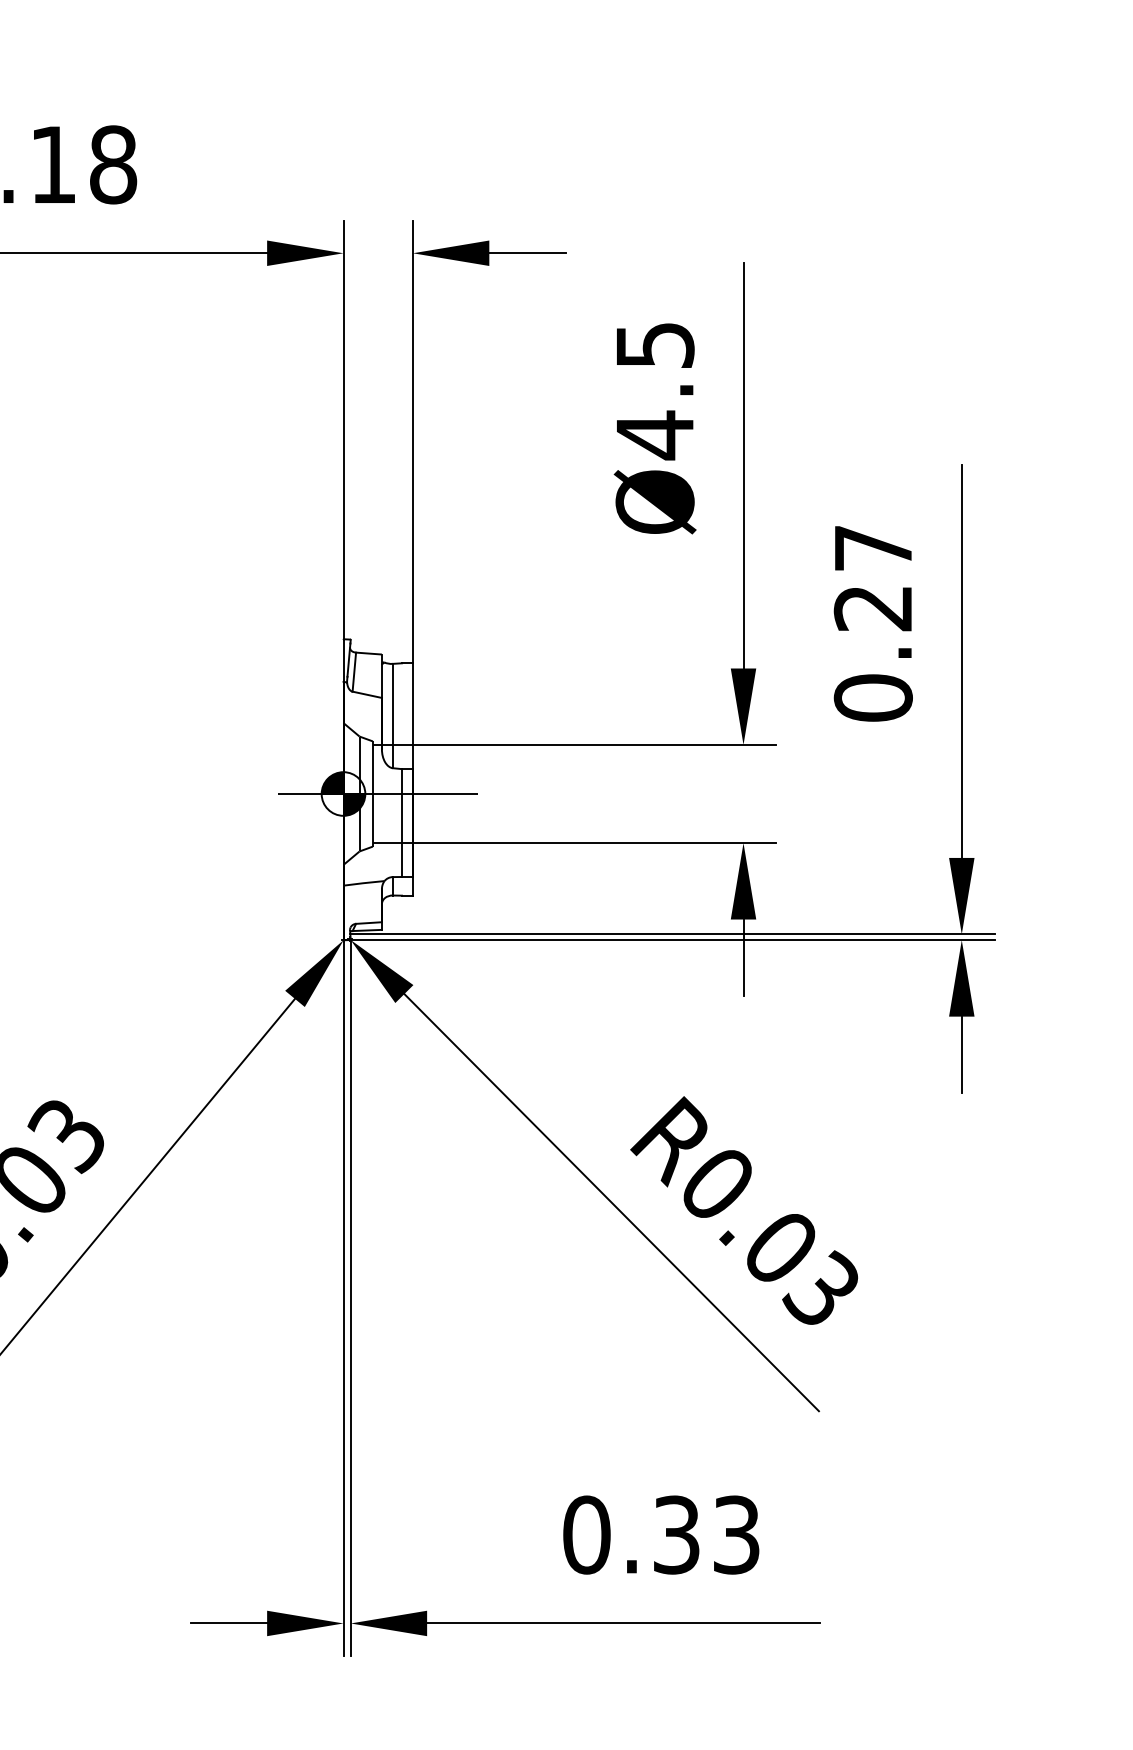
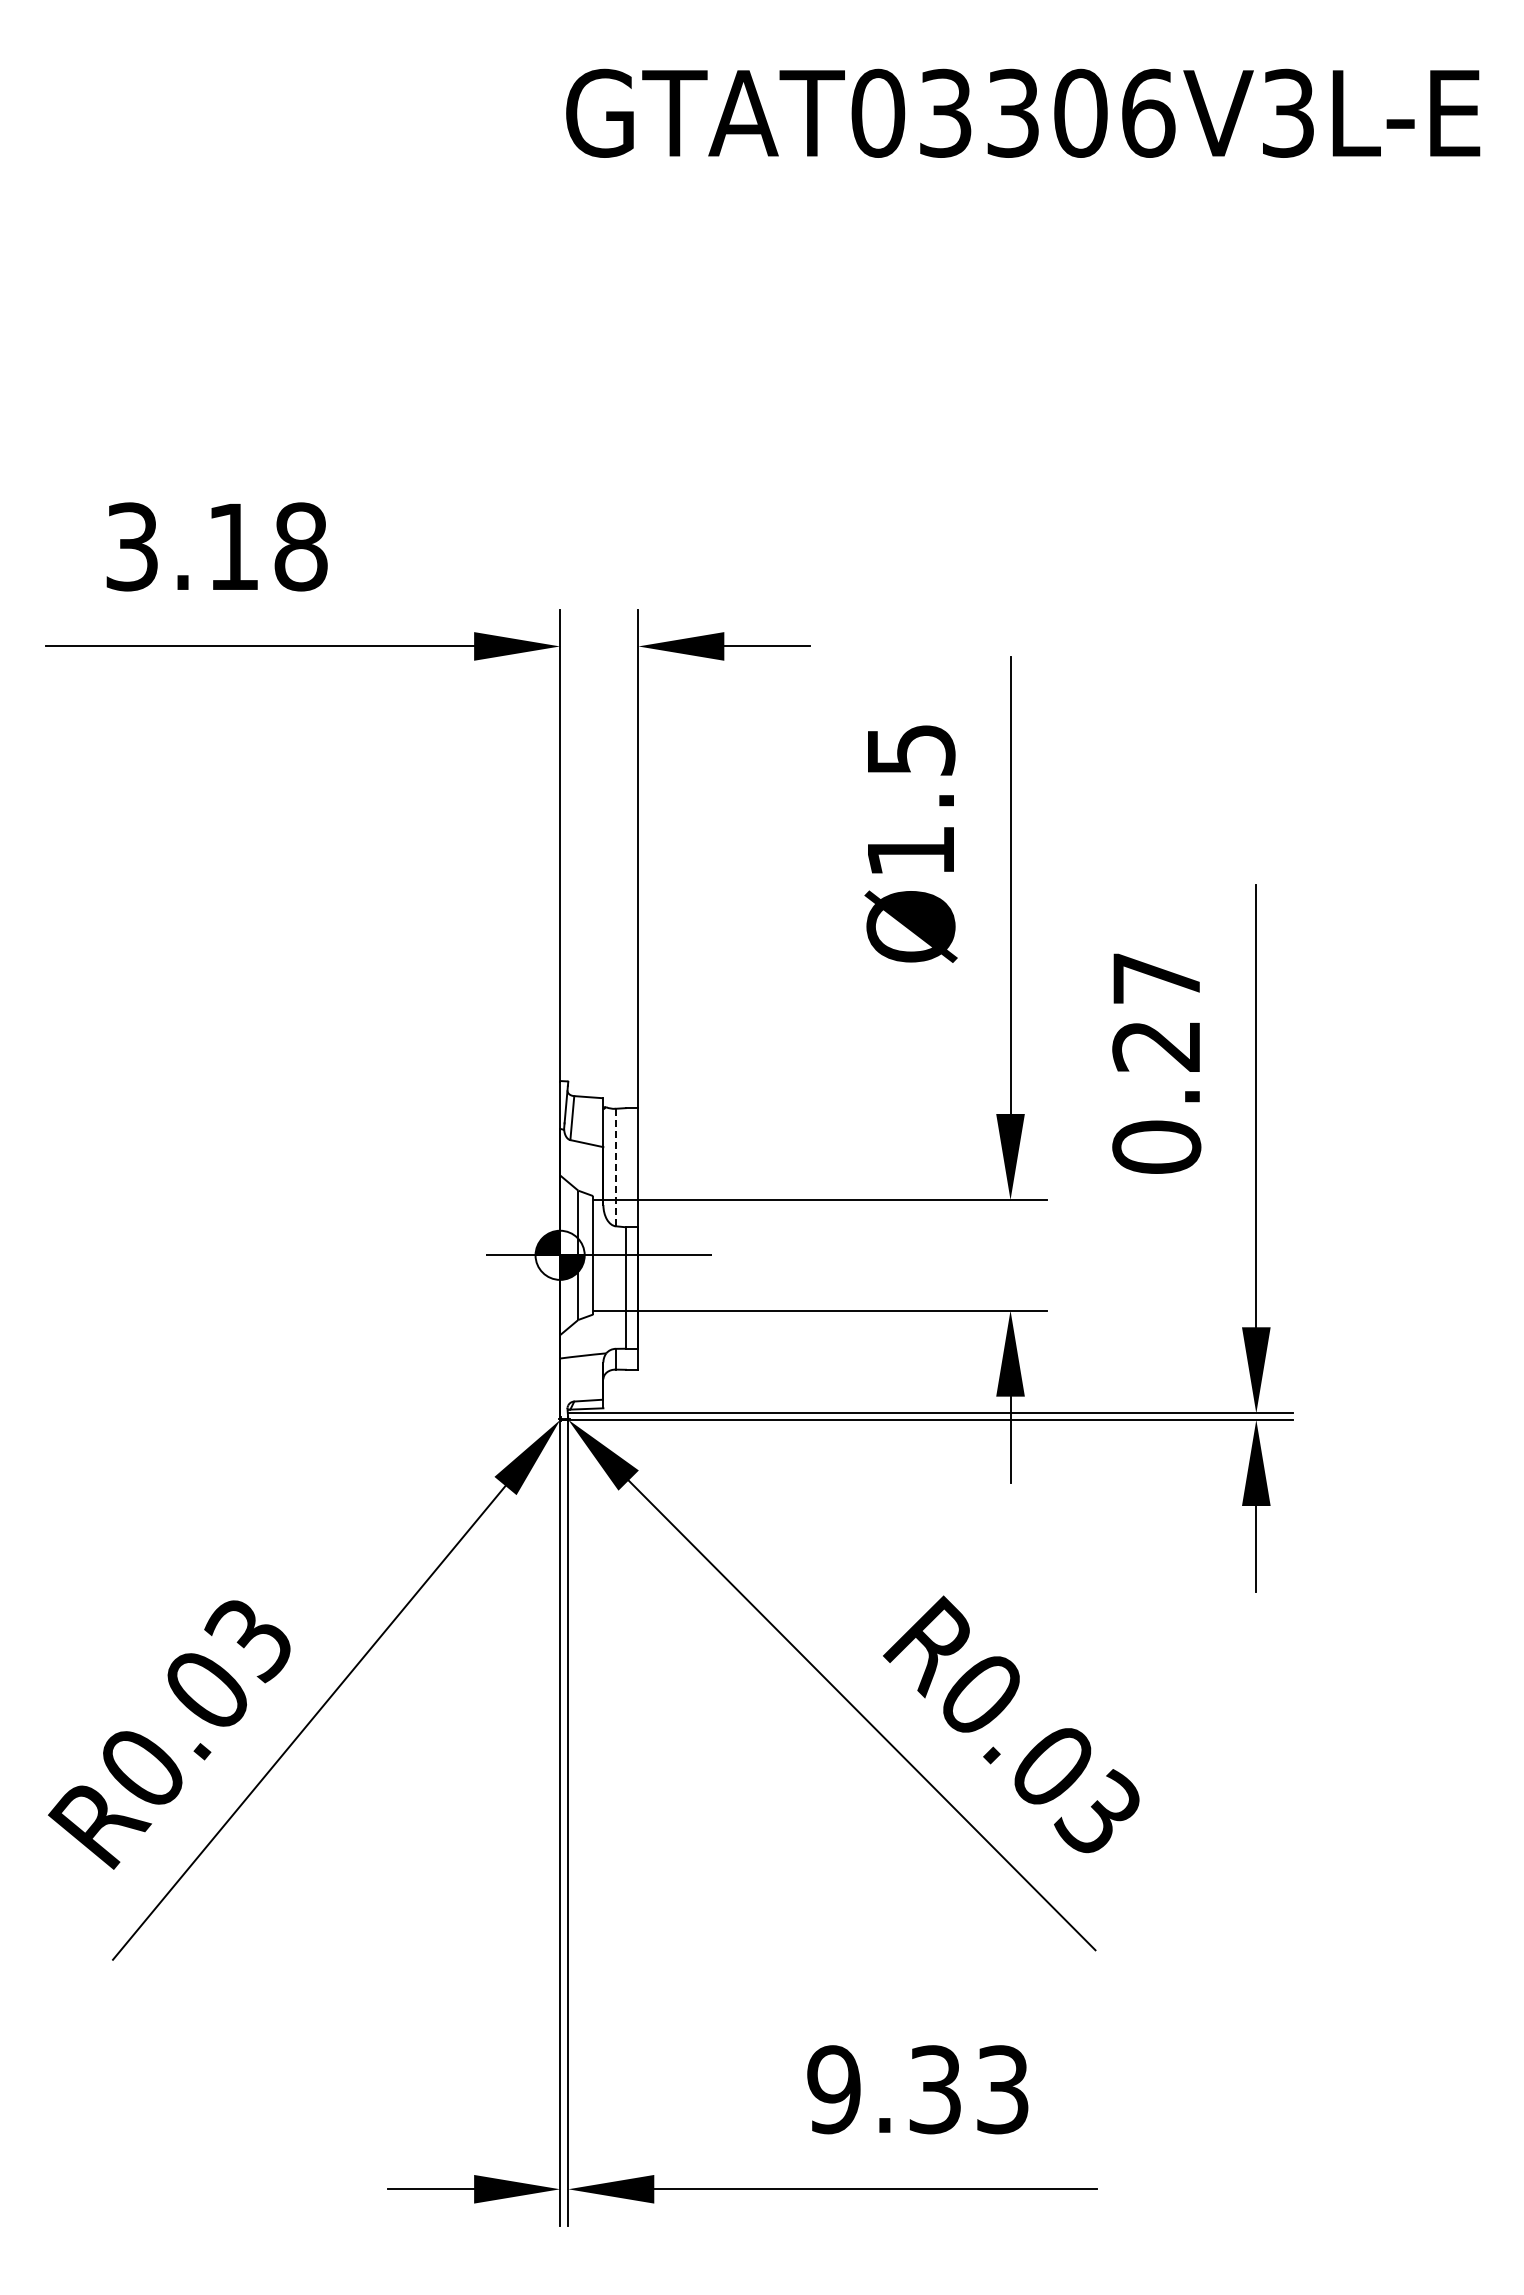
text: (654, 435) -> (910, 851), Ø4.5 -> Ø1.5
line: (392, 716) -> (615, 1167), solid -> dashed
text: (586, 1534) -> (833, 2089), 0.33 -> 9.33

